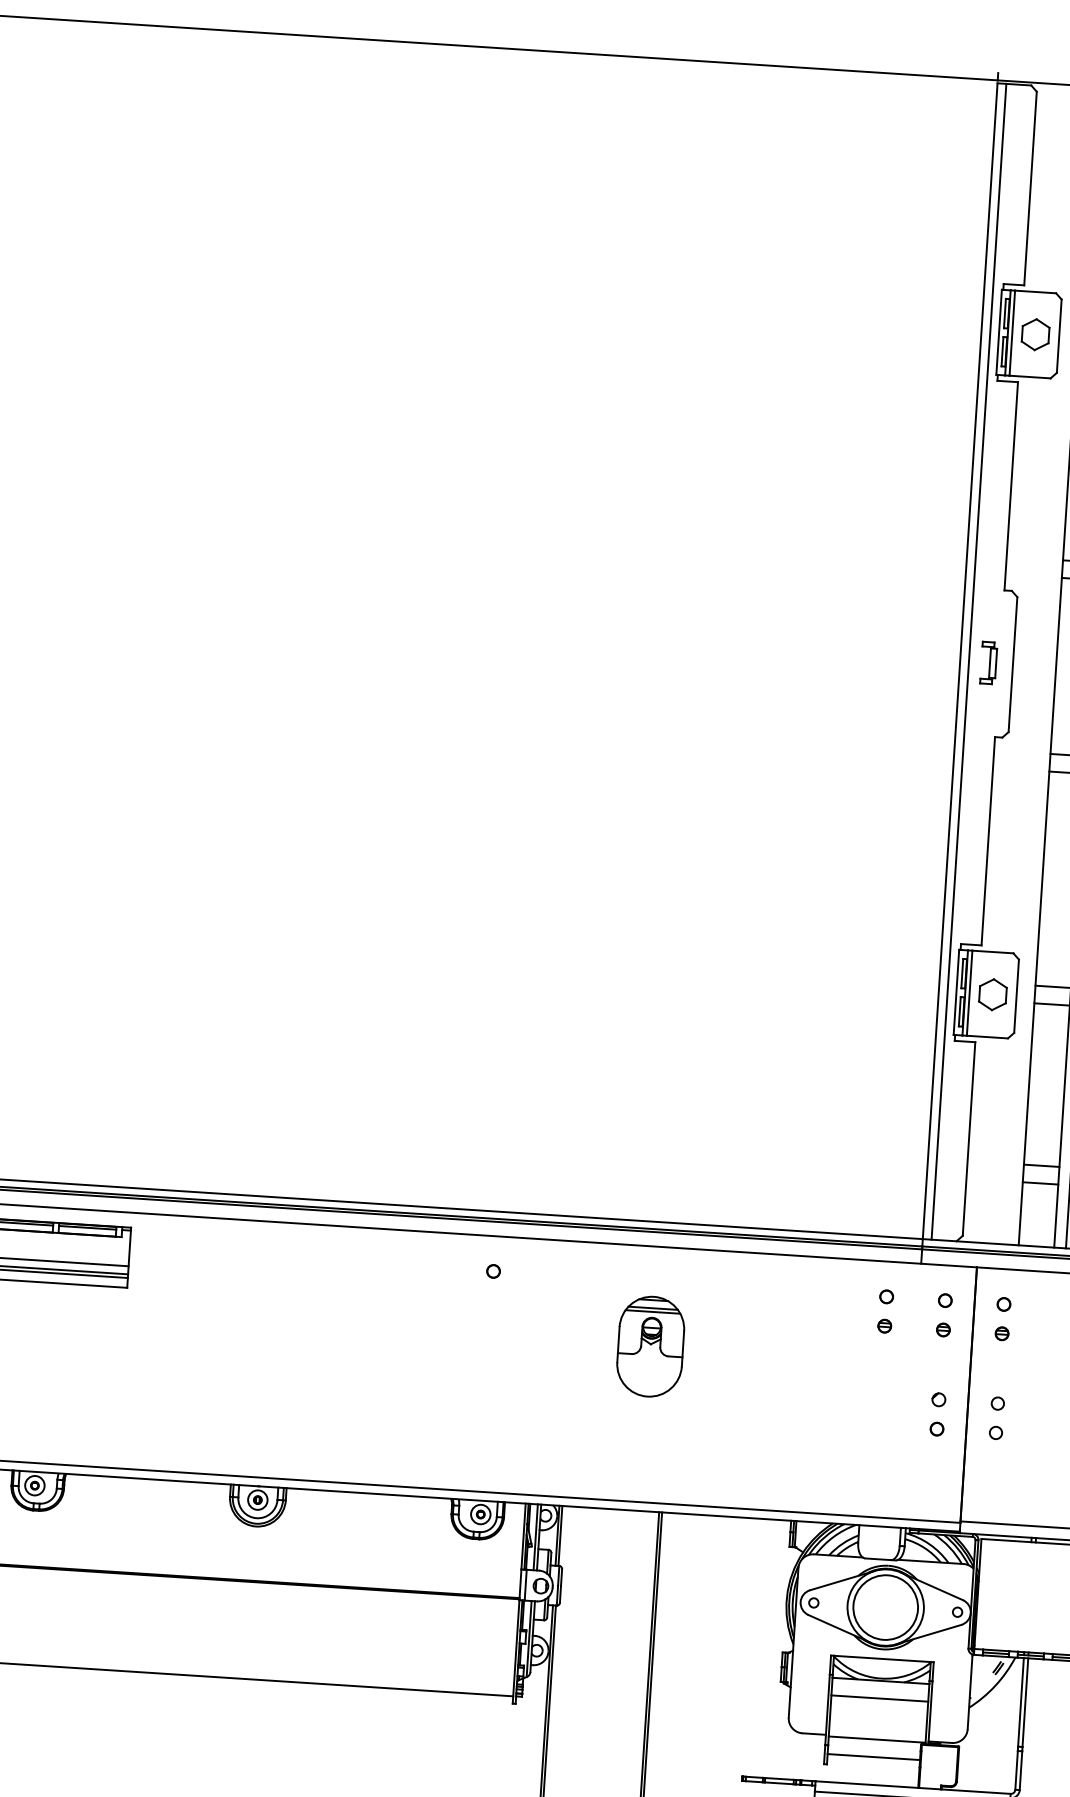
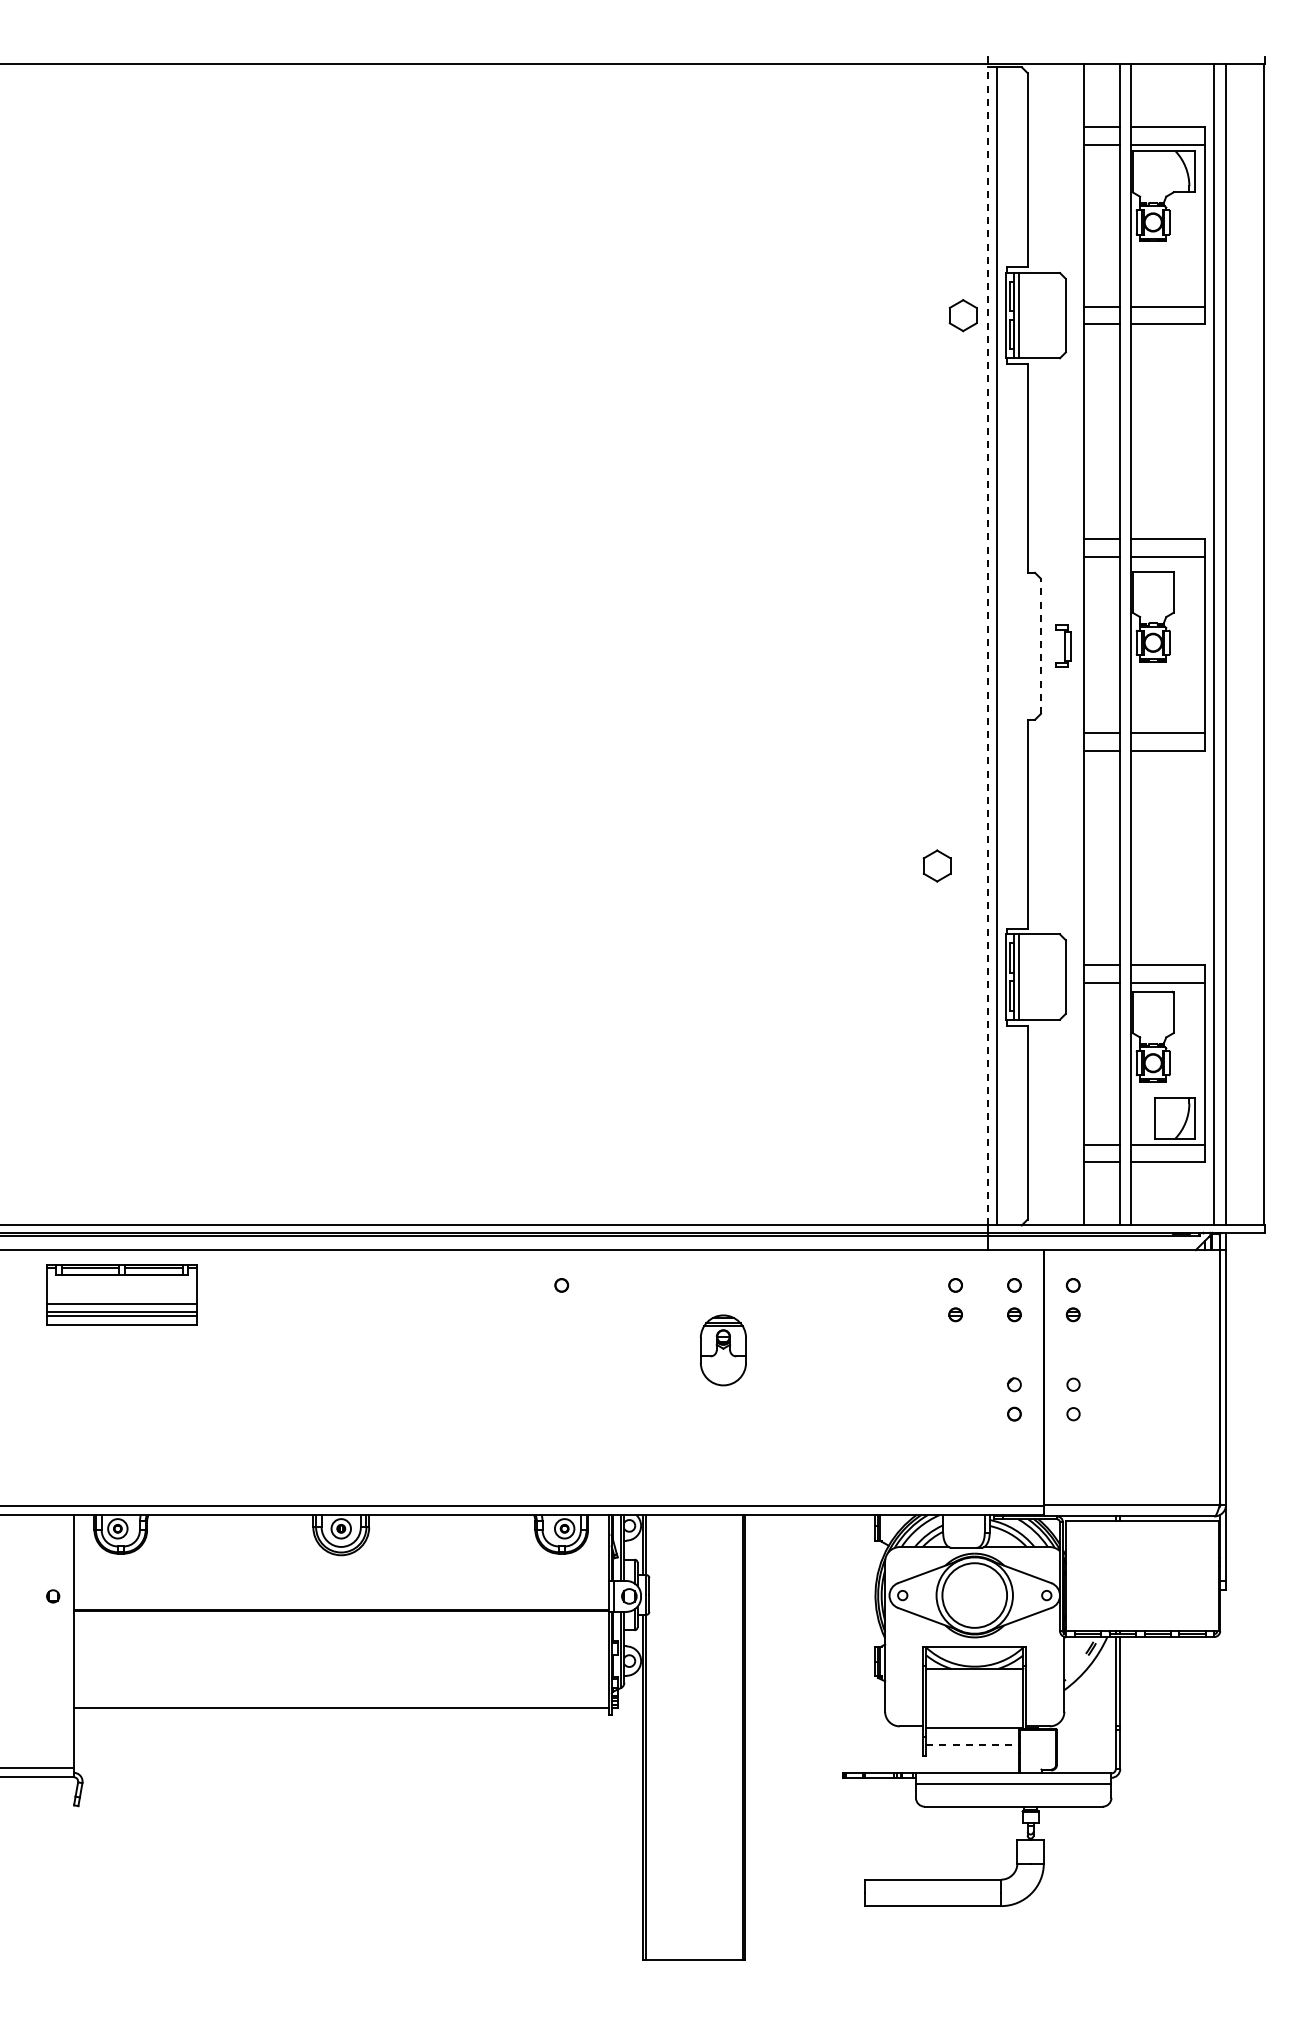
part: (1034, 334) -> (962, 315), moved
line: (960, 660) -> (988, 645), solid -> dashed
part: (988, 662) -> (1063, 645), moved
line: (1012, 664) -> (1040, 646), solid -> dashed
part: (992, 994) -> (936, 865), moved
part: (650, 1346) -> (723, 1350), size x0.7
line: (879, 1698) -> (974, 1686), removed
line: (874, 1757) -> (973, 1745), solid -> dashed

